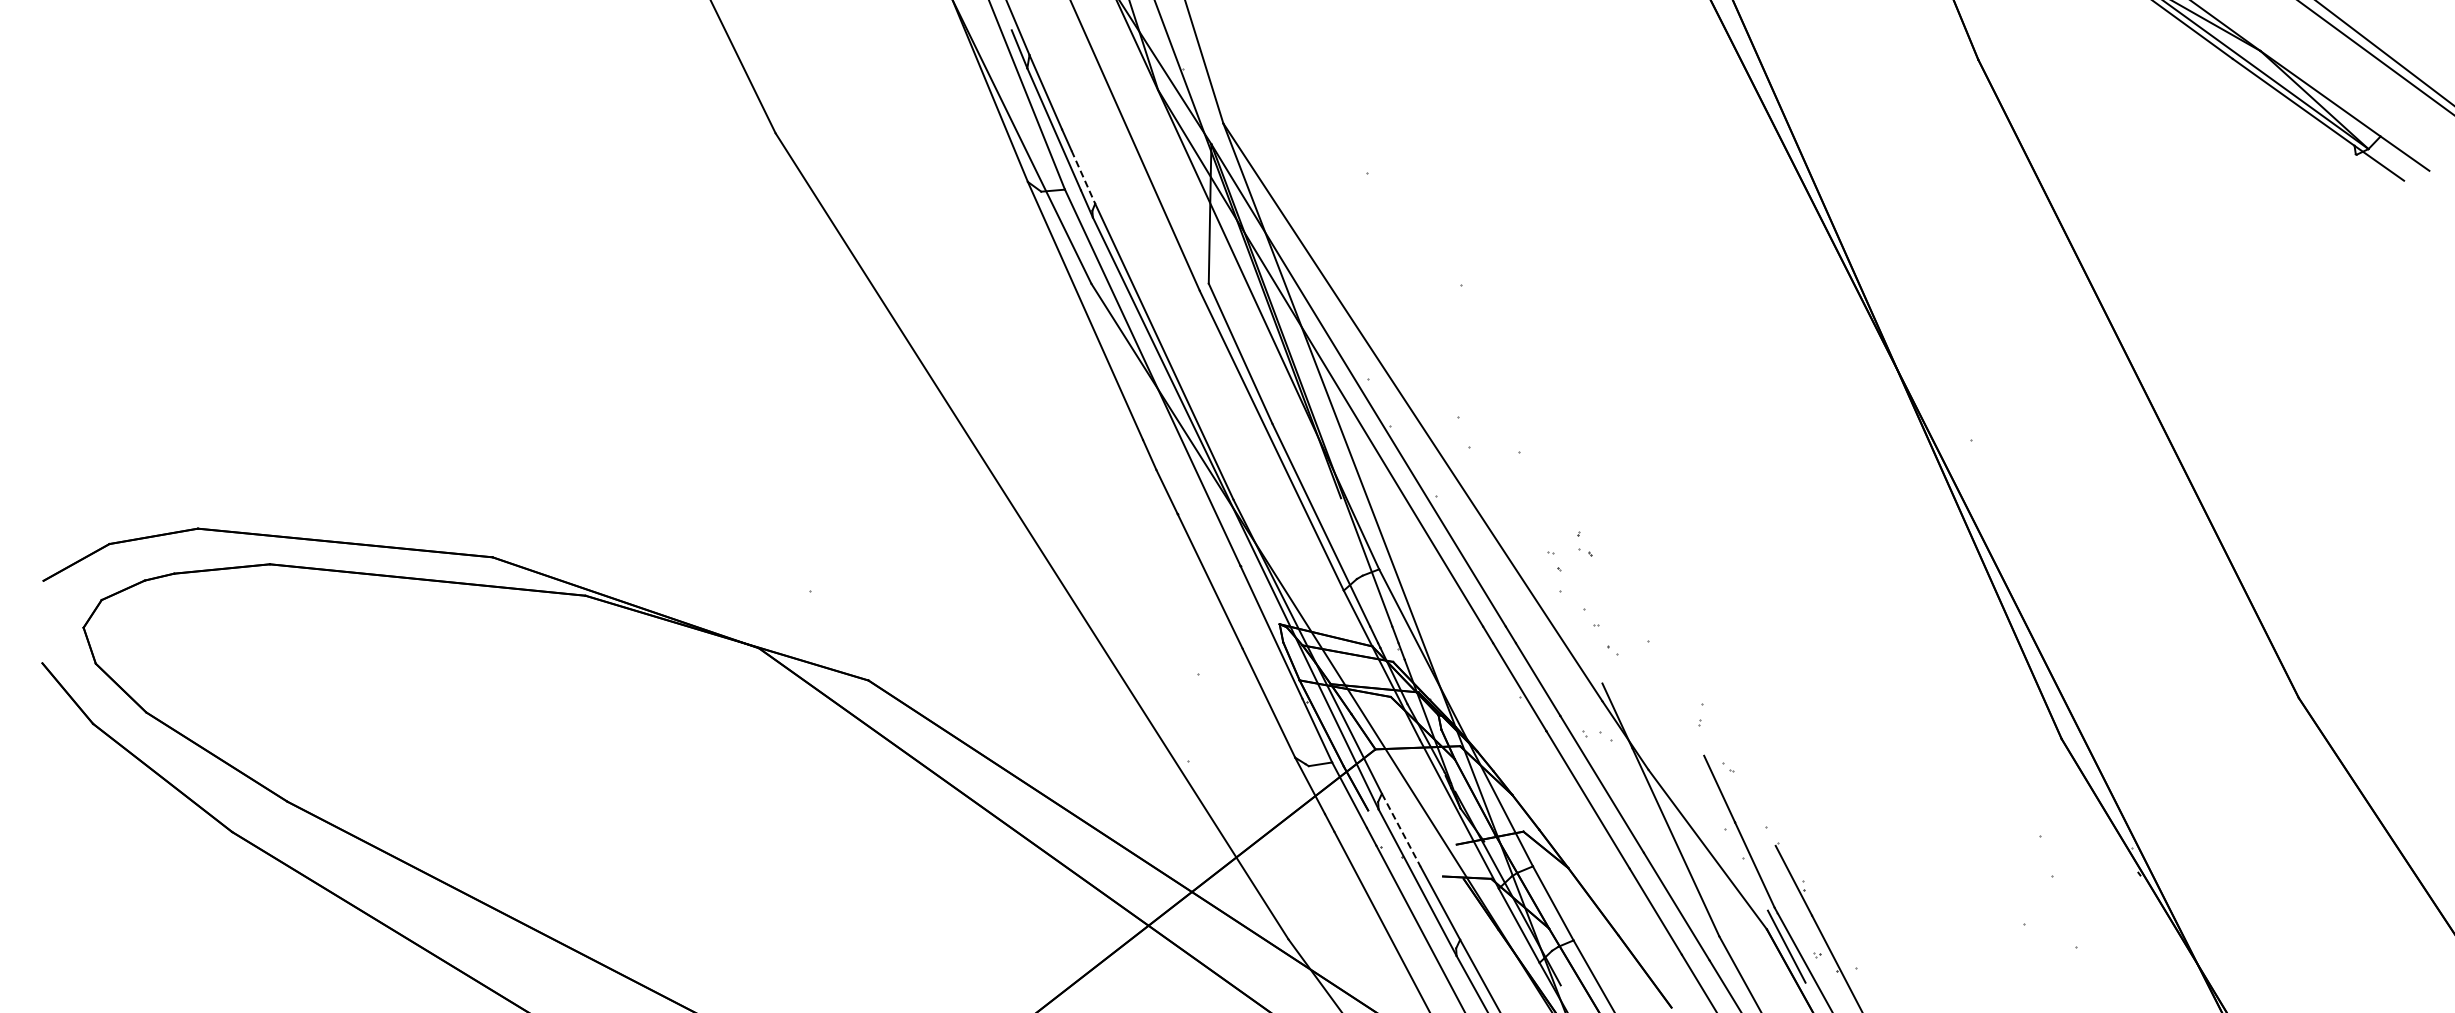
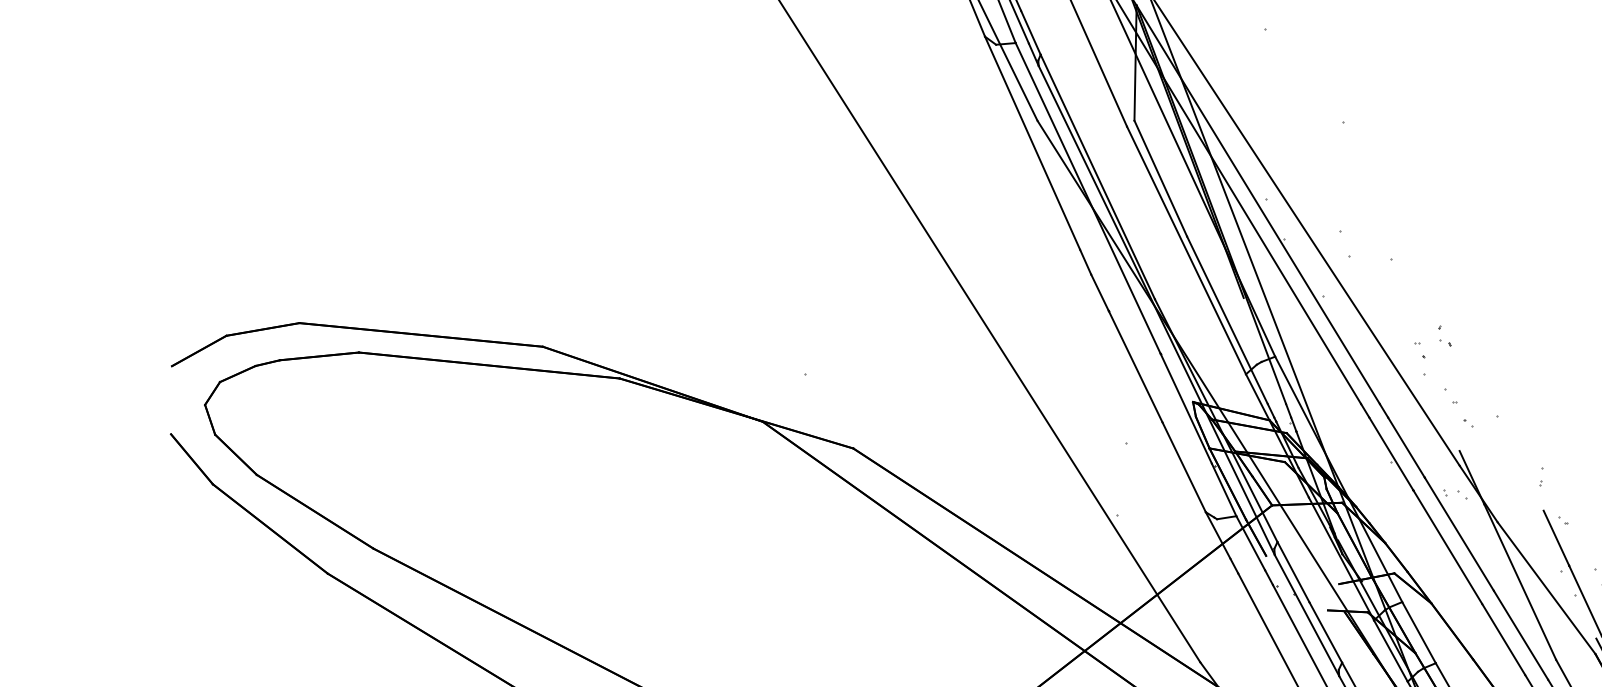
line: (1083, 177) -> (1030, 33), dashed -> solid
line: (1401, 830) -> (1293, 572), dashed -> solid

